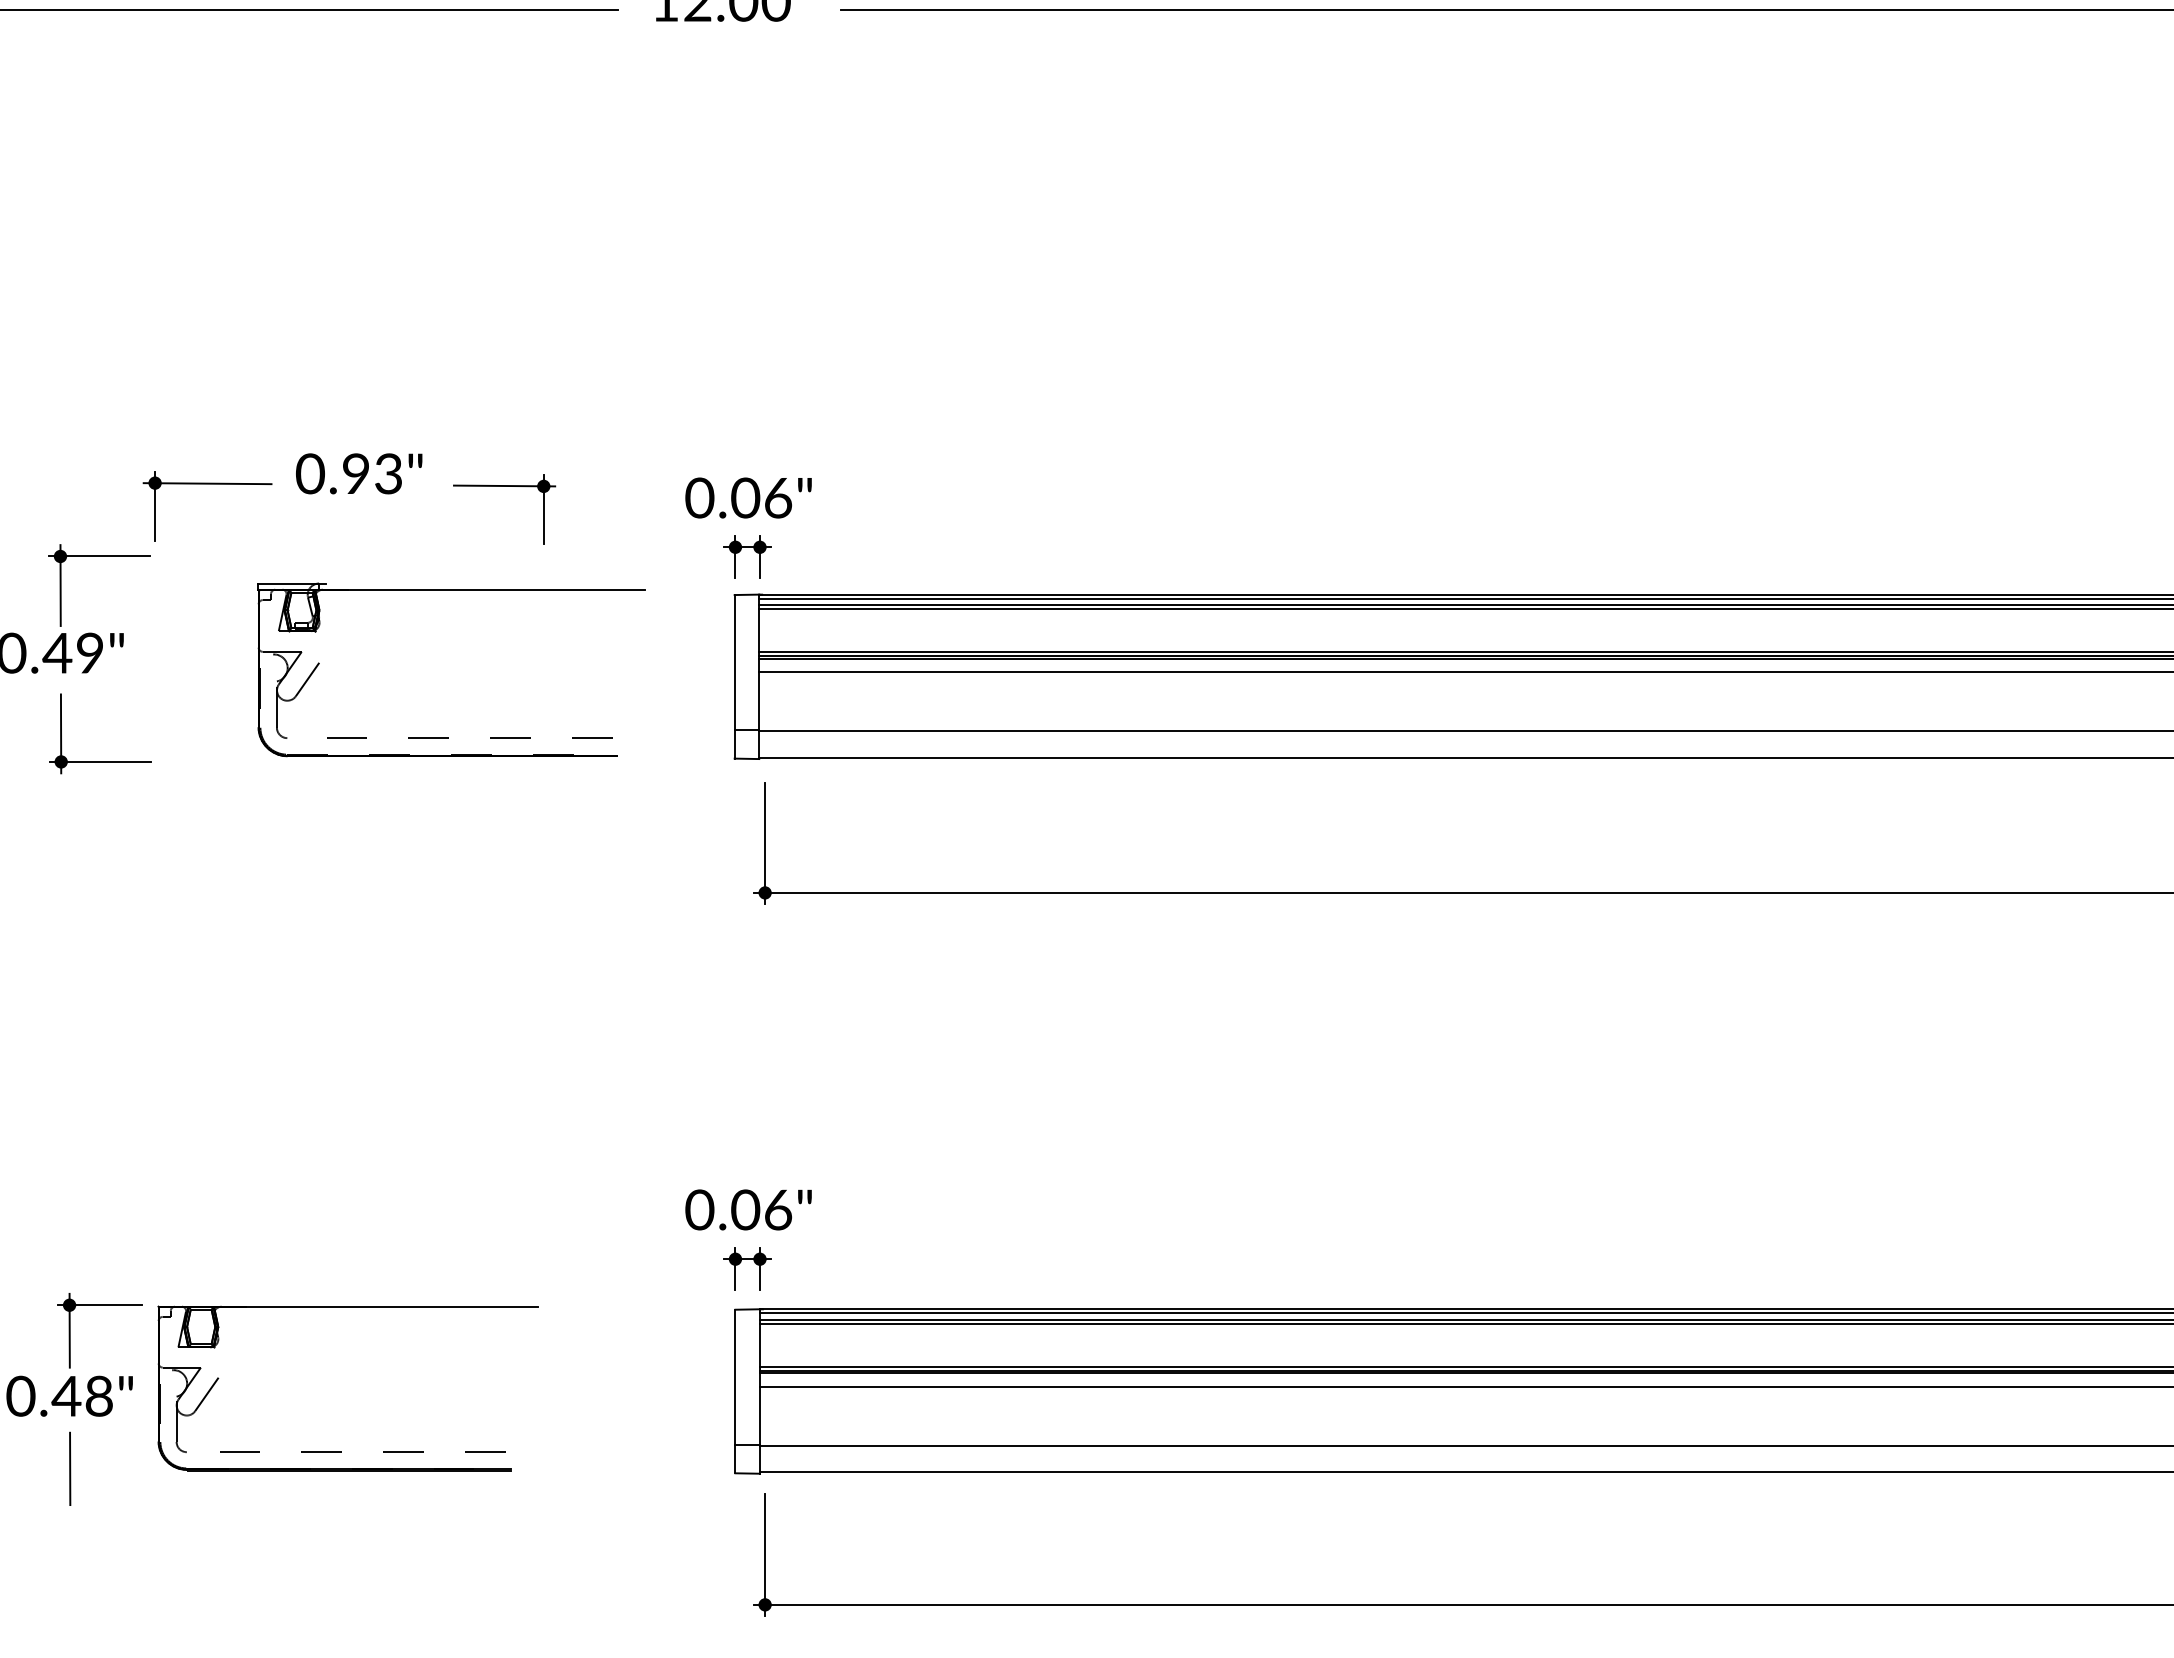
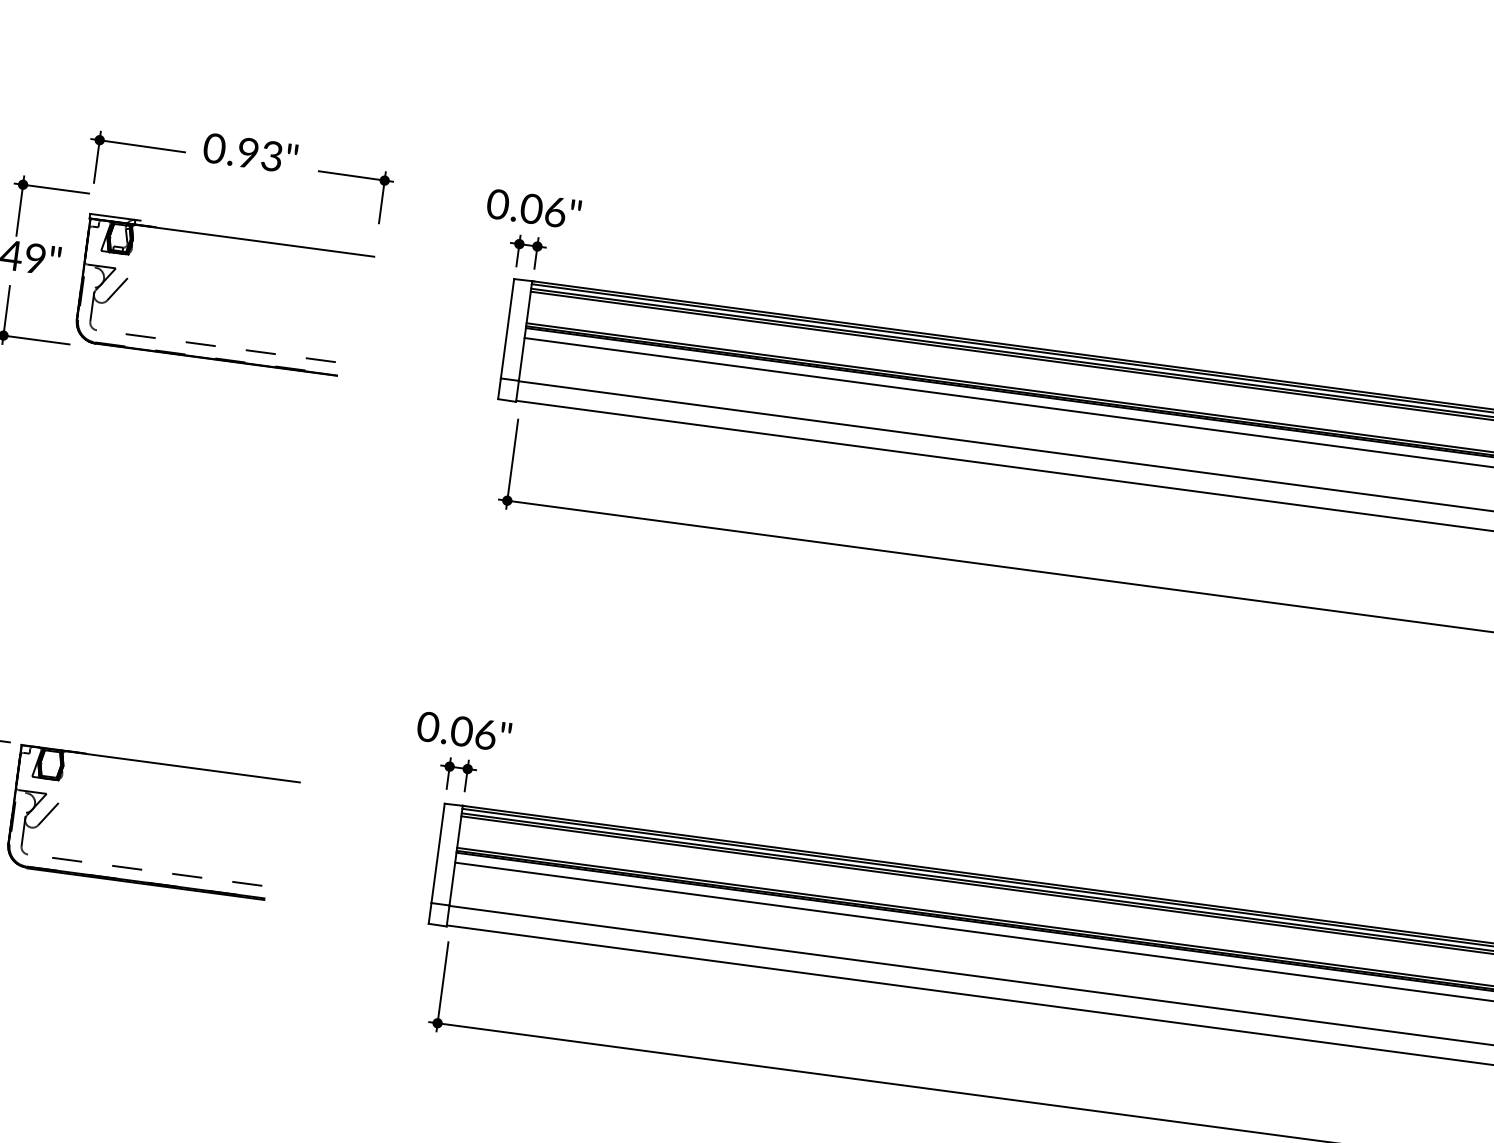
part: (448, 737) -> (215, 345), moved

